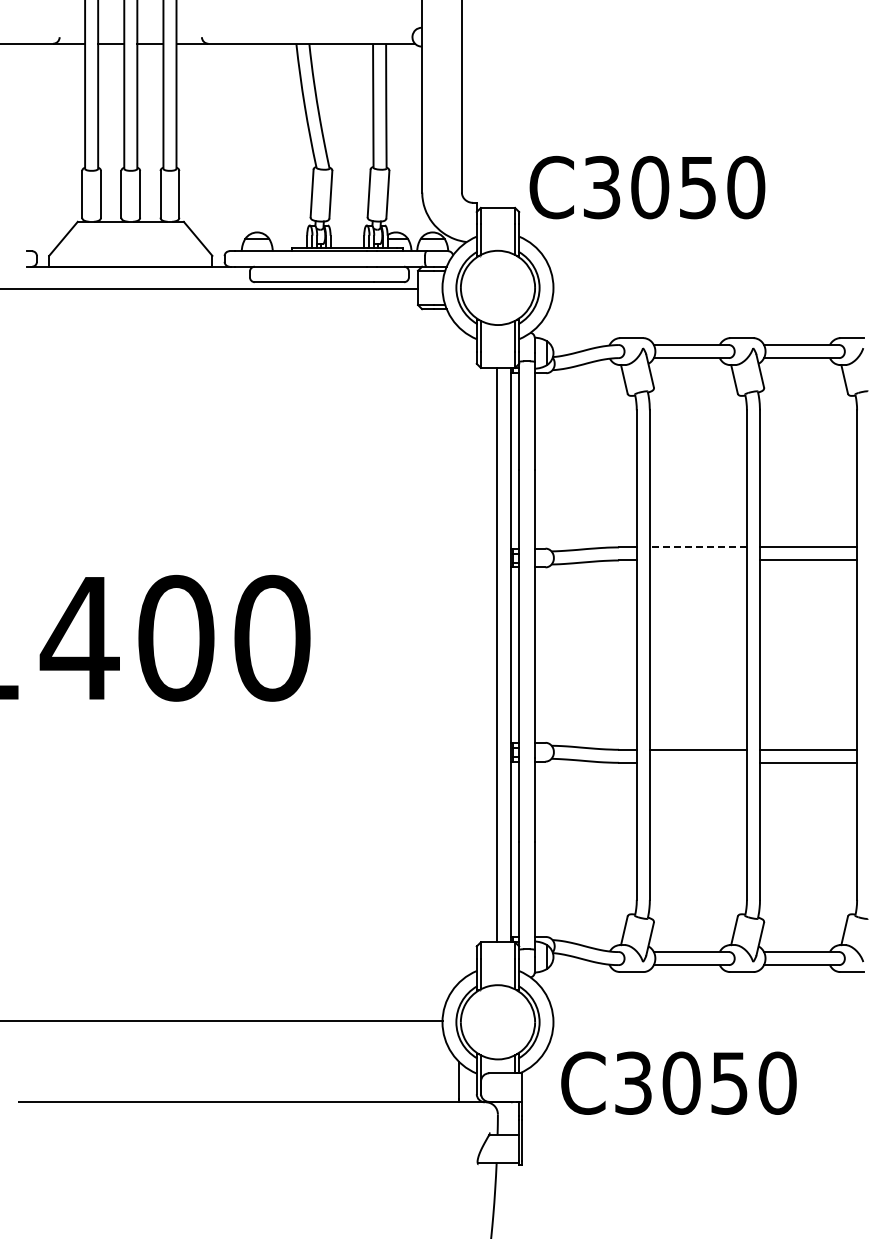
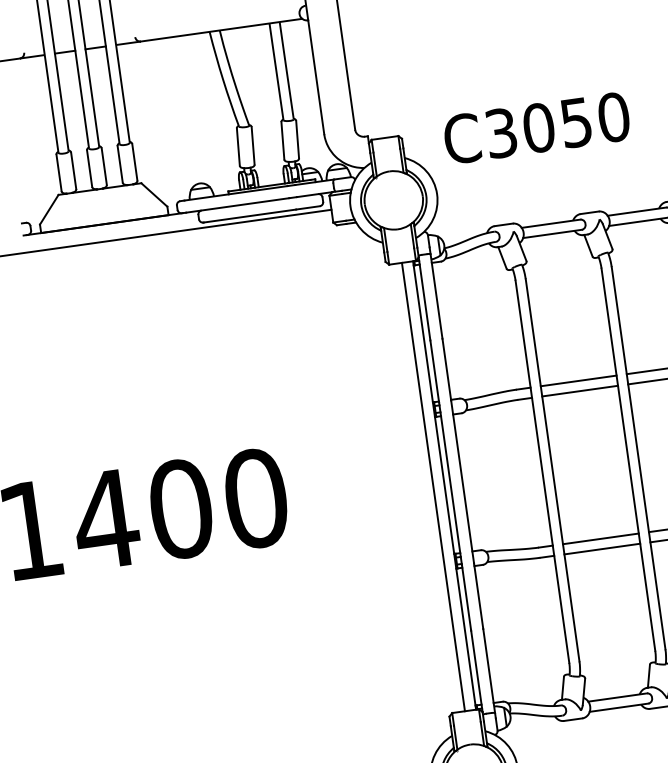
text: (647, 187) -> (536, 128), moved
line: (698, 547) -> (578, 380), dashed -> solid
line: (697, 560) -> (579, 391), added
line: (697, 762) -> (601, 548), added

